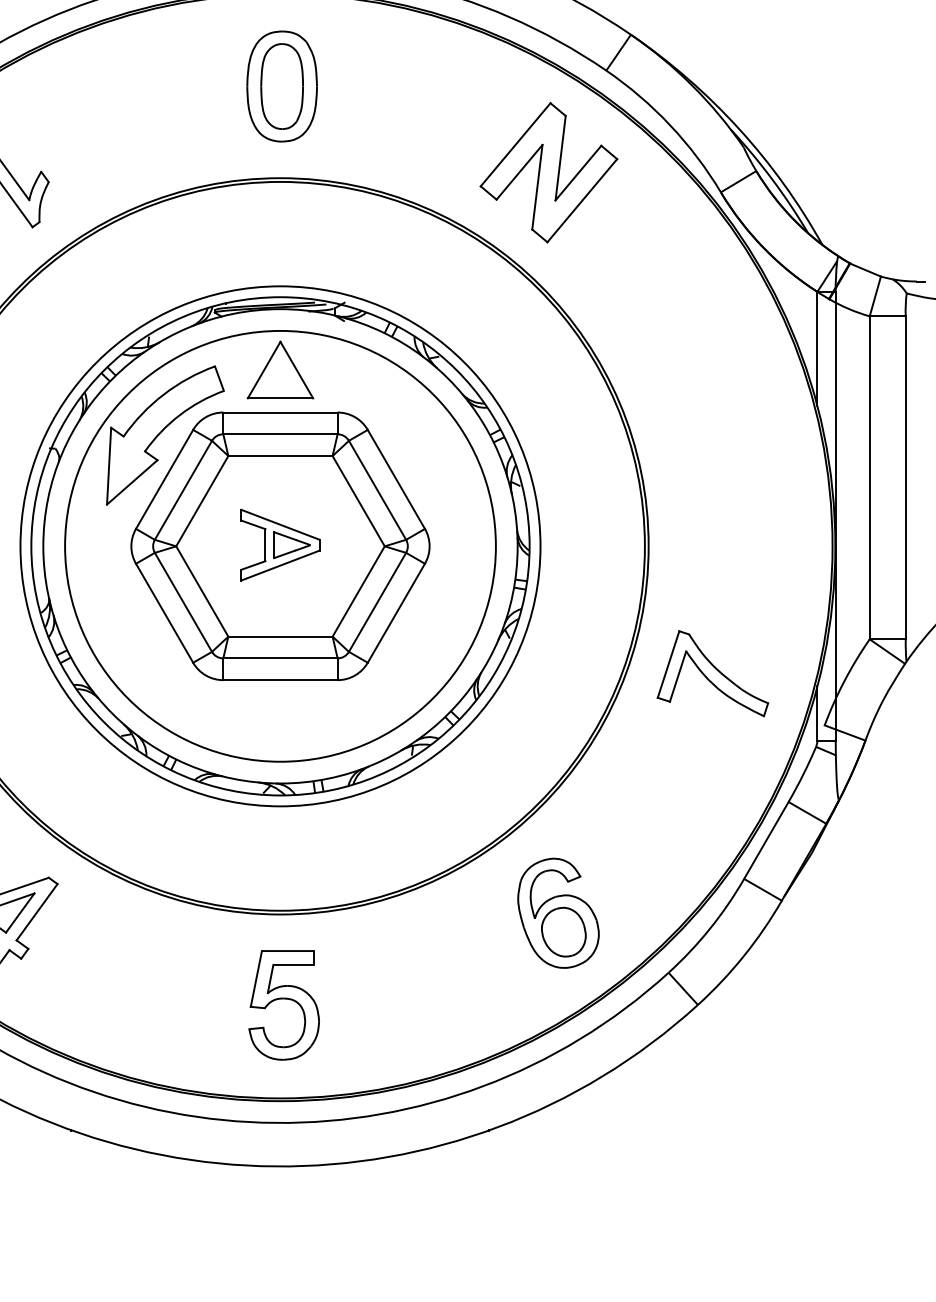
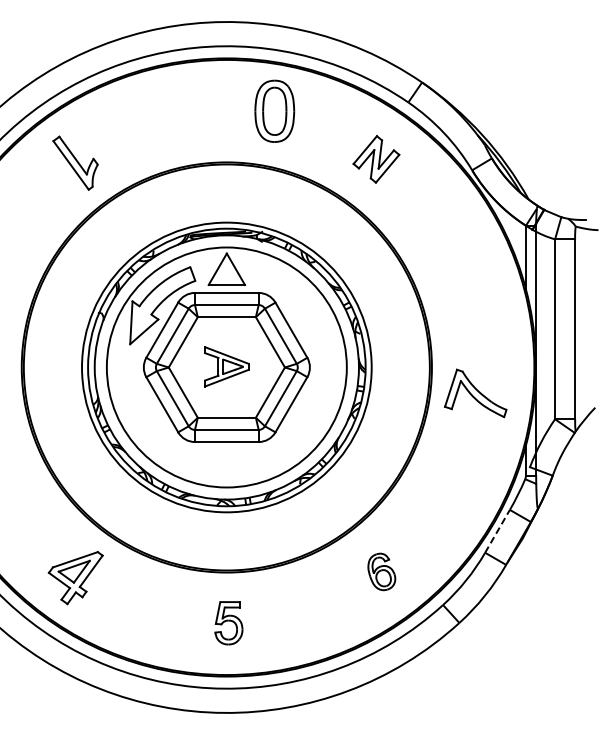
part: (281, 85) -> (274, 110), moved
part: (549, 172) -> (376, 159), size x0.6
part: (712, 673) -> (475, 393), moved
line: (766, 840) -> (497, 531), solid -> dashed
part: (558, 912) -> (381, 571), size x0.6
part: (283, 1005) -> (228, 623), size x0.7

